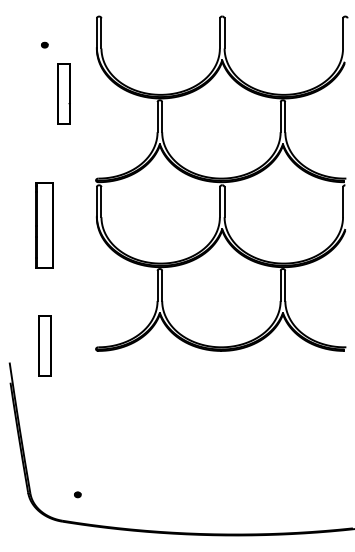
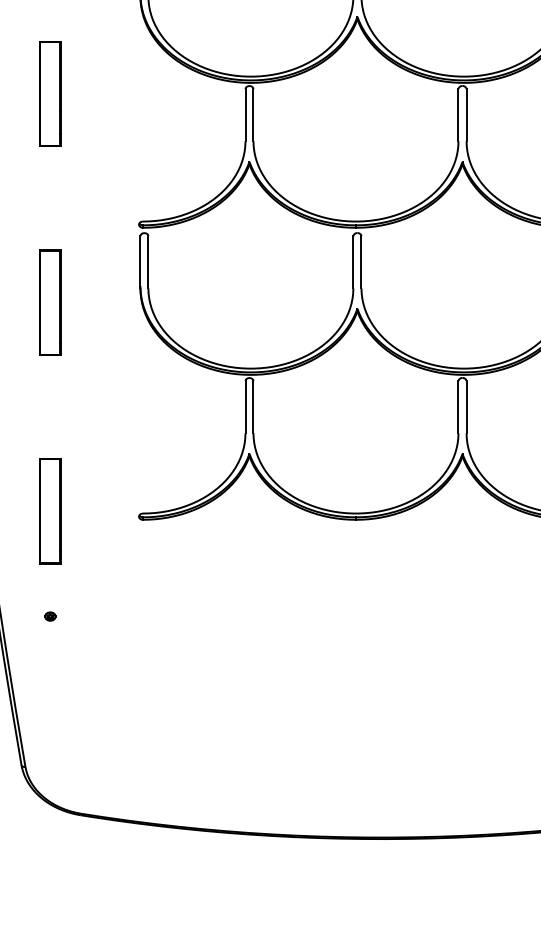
part: (63, 93) -> (49, 93), moved
part: (44, 225) -> (49, 302), size x0.71
part: (77, 494) -> (49, 615), moved

